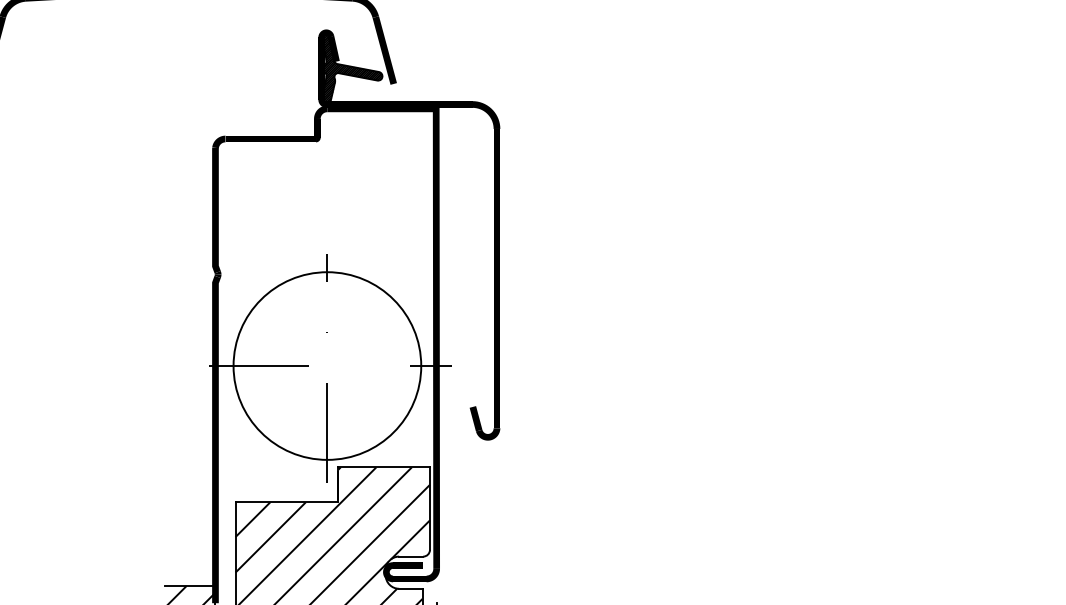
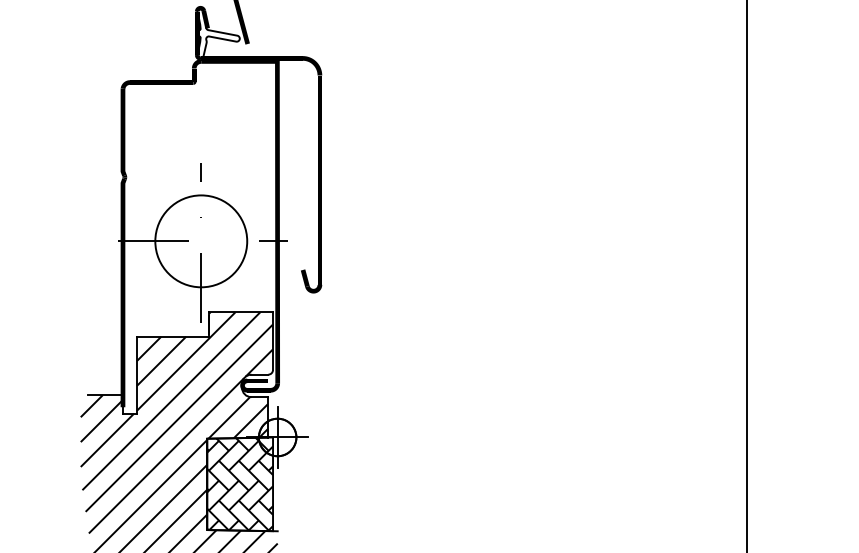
hatch: (352, 68) -> (218, 33), removed
circle: (326, 366) -> (200, 241), size x0.7

